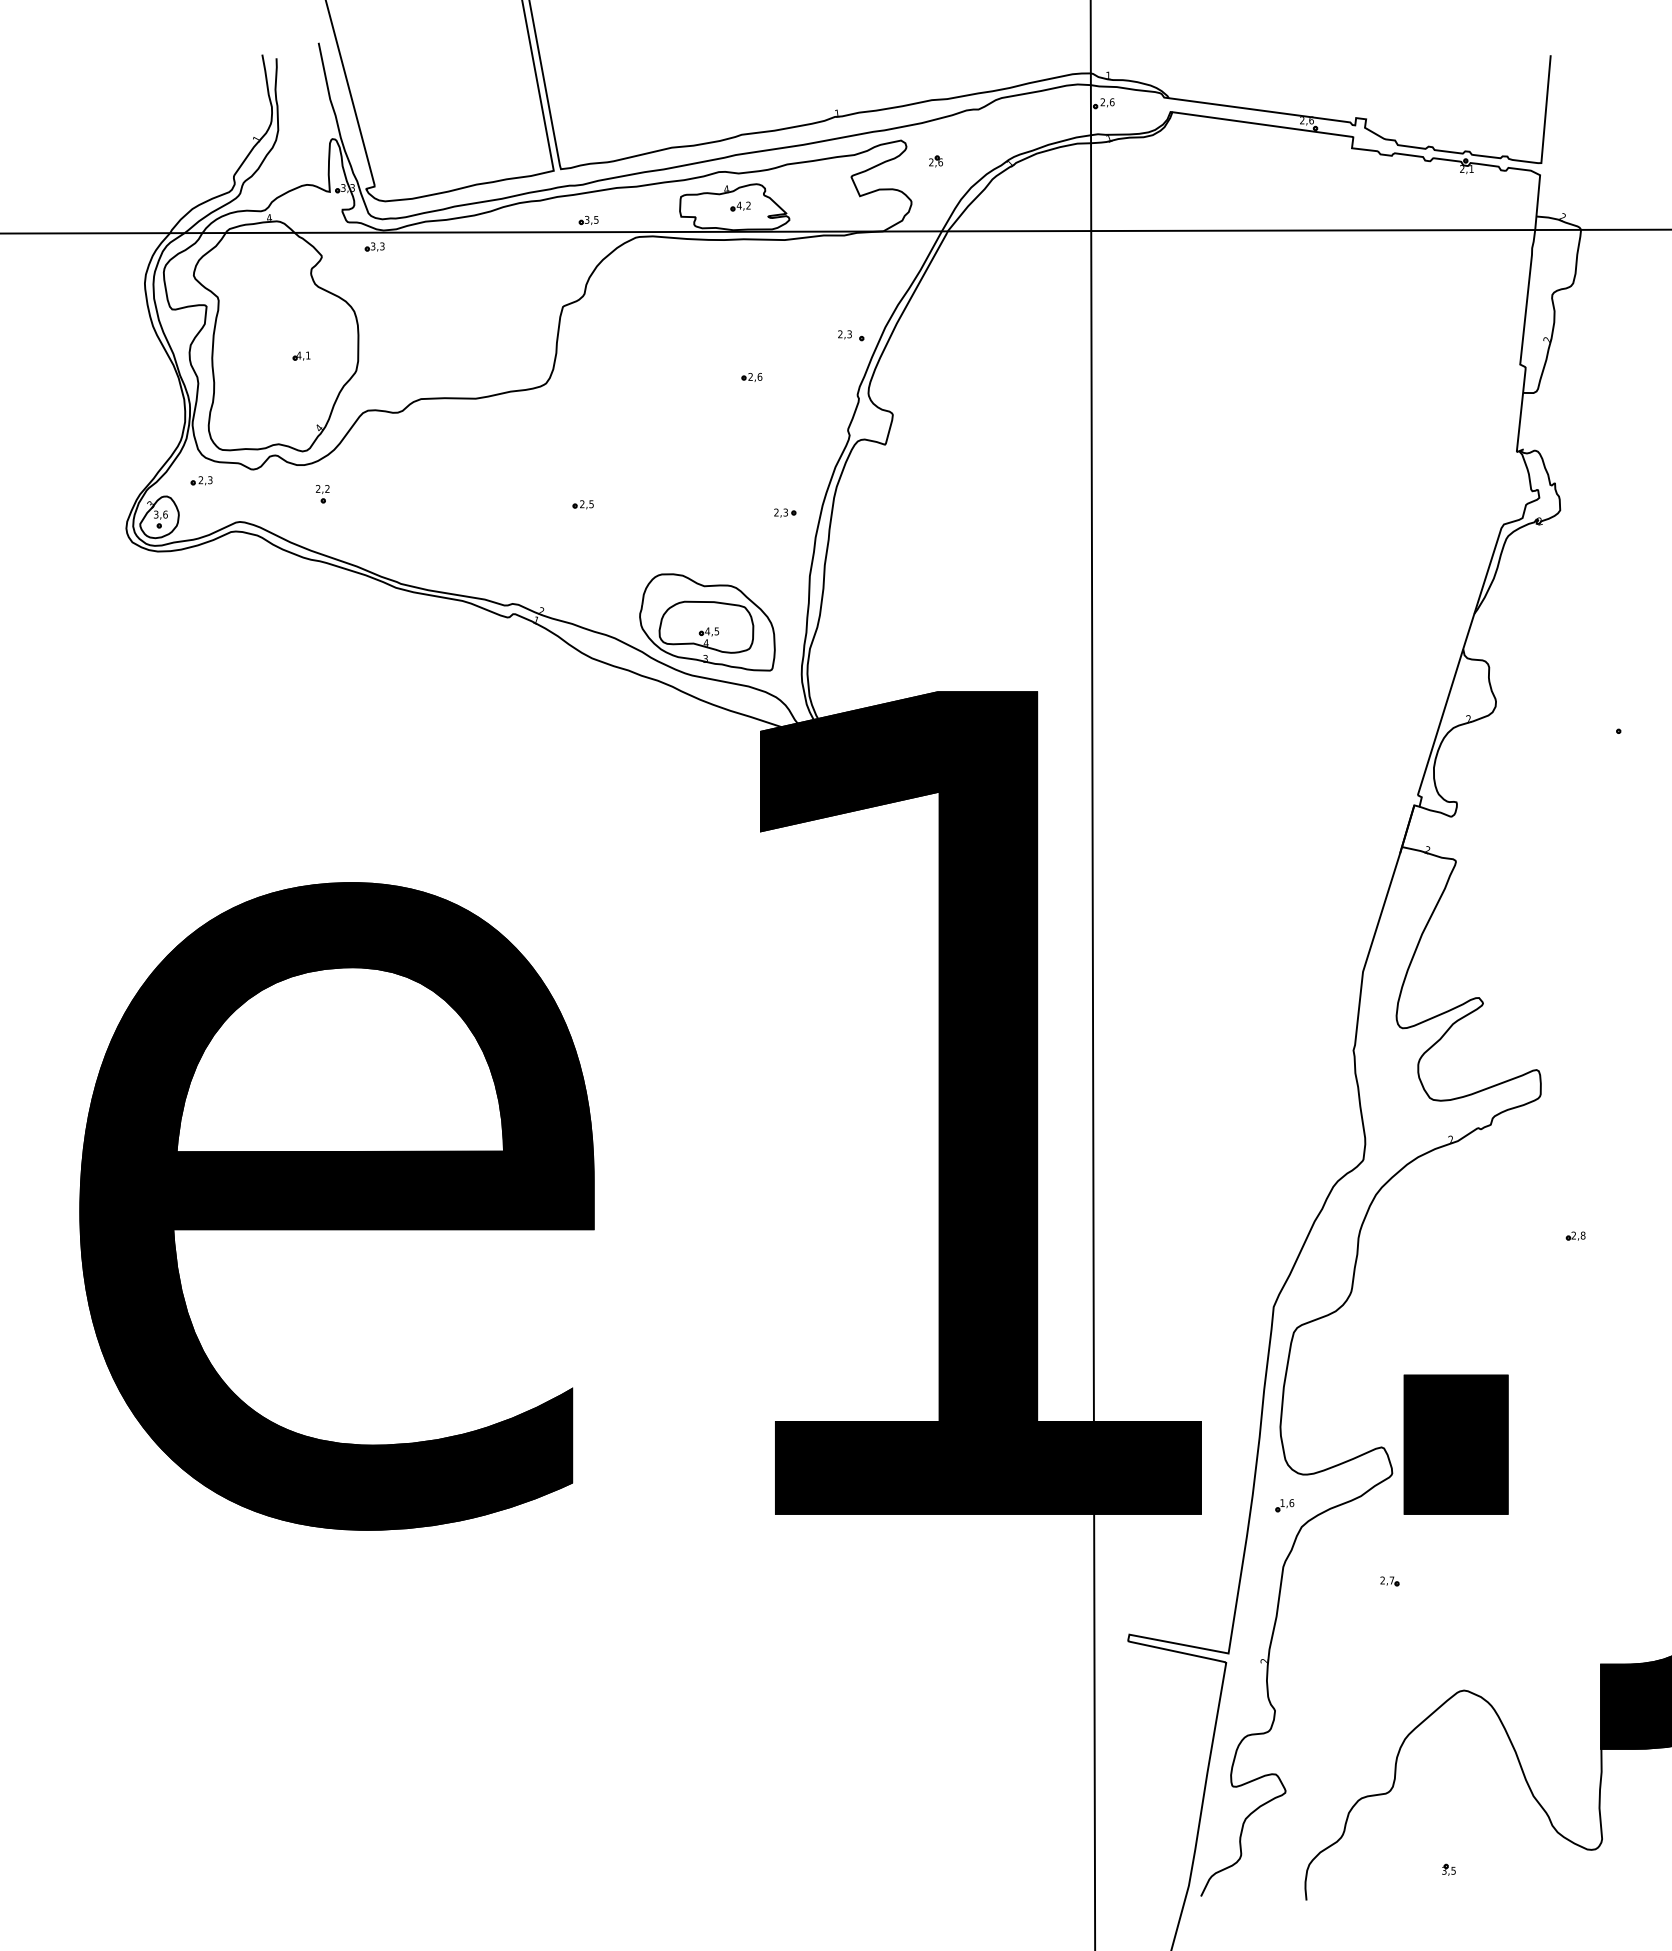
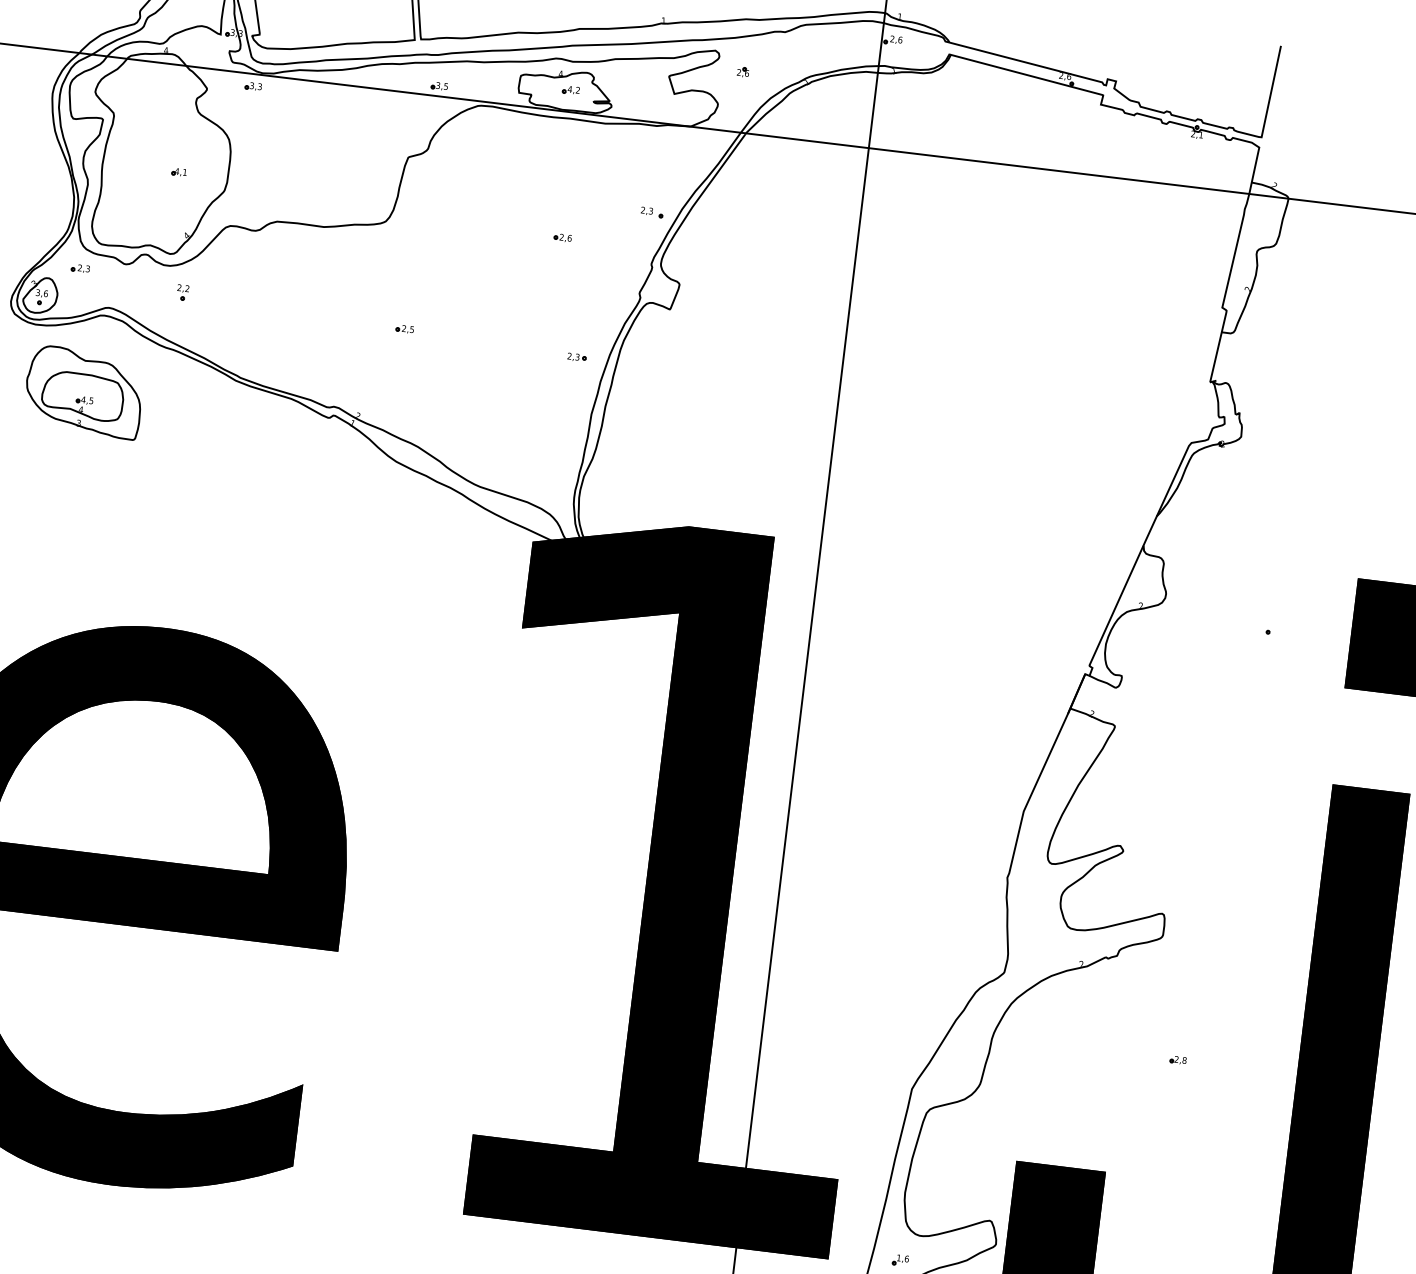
part: (707, 622) -> (84, 392), moved

